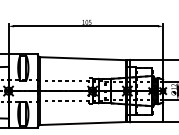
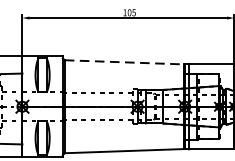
line: (83, 58) -> (125, 62), solid -> dashed

